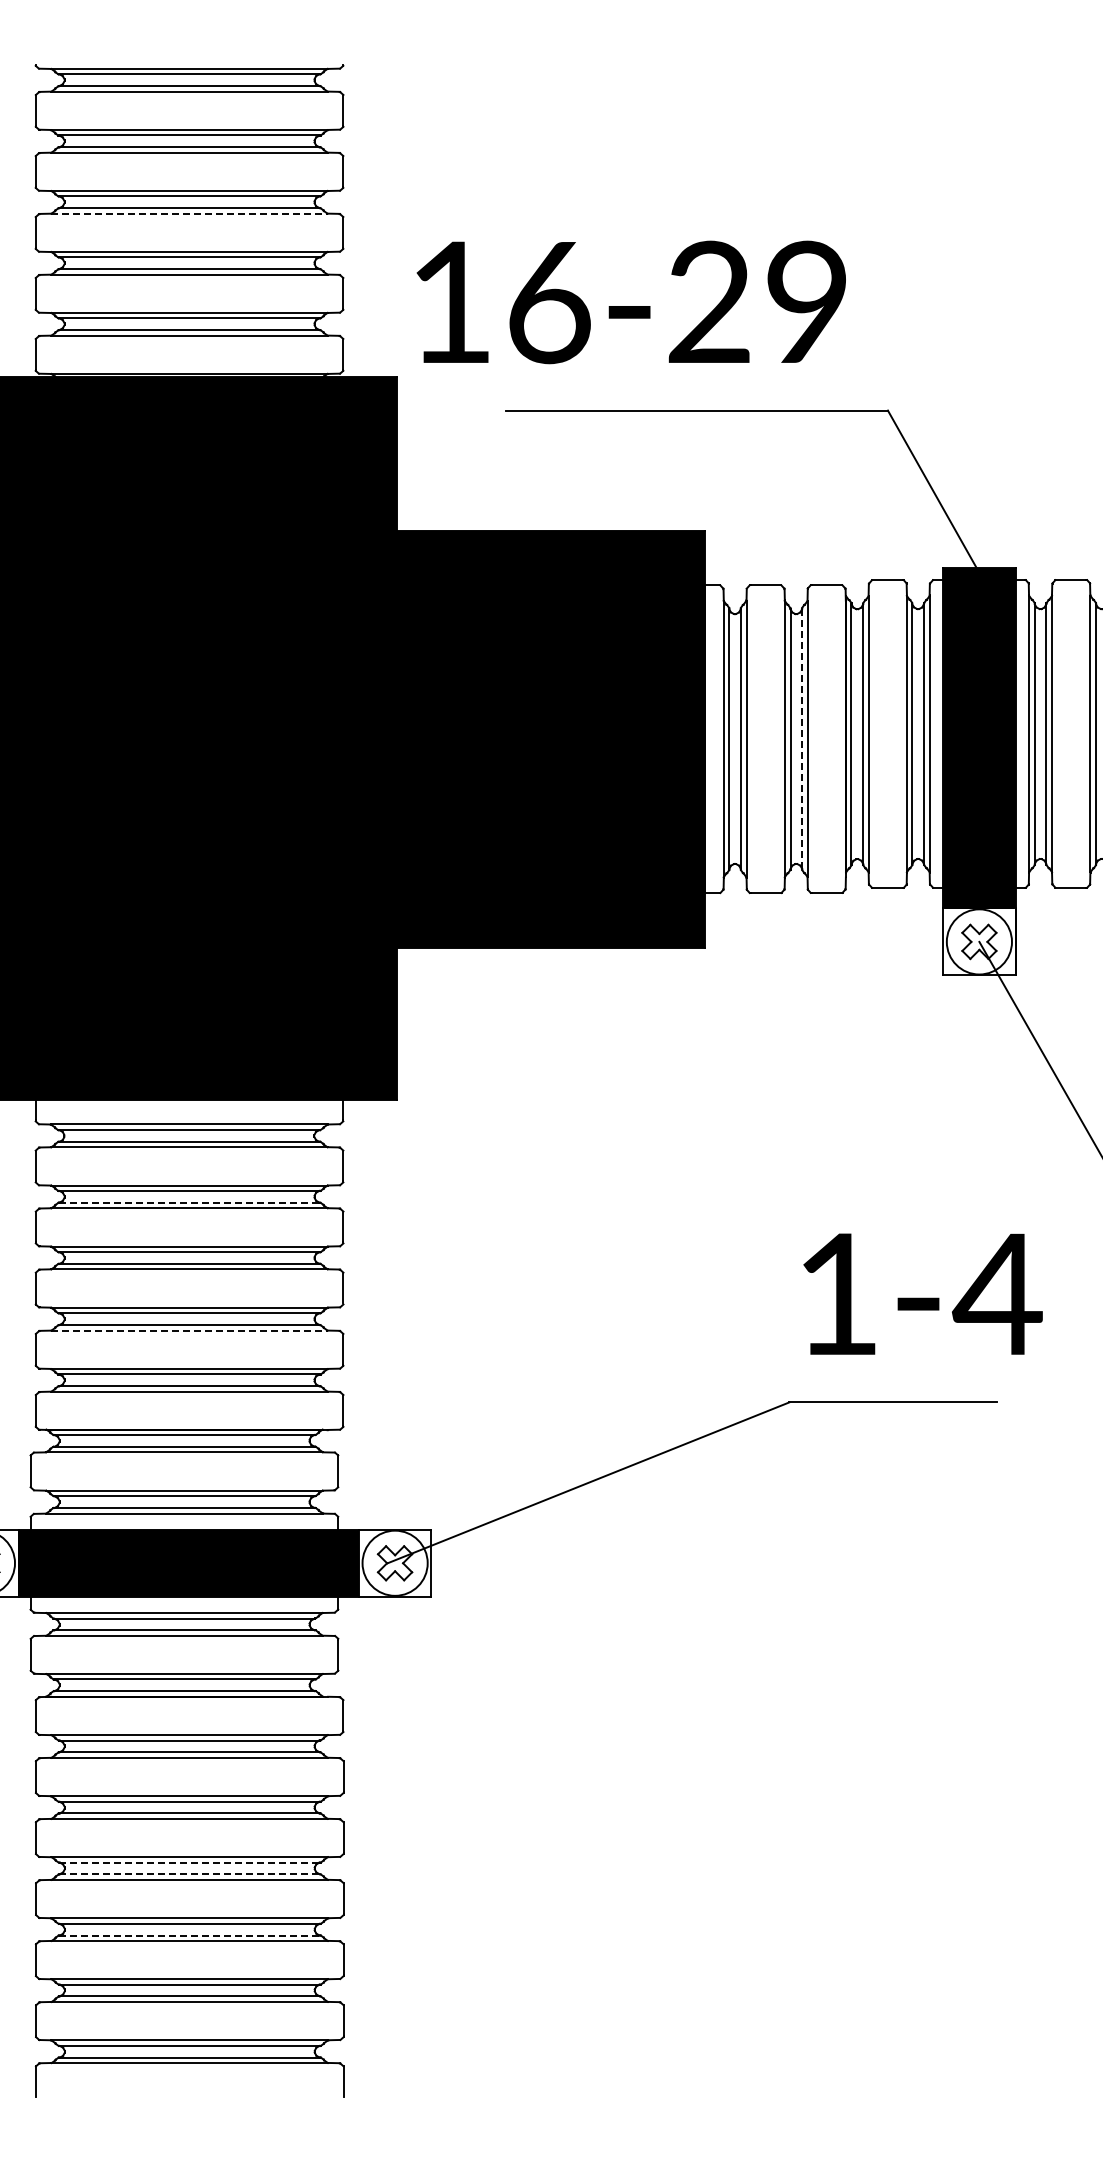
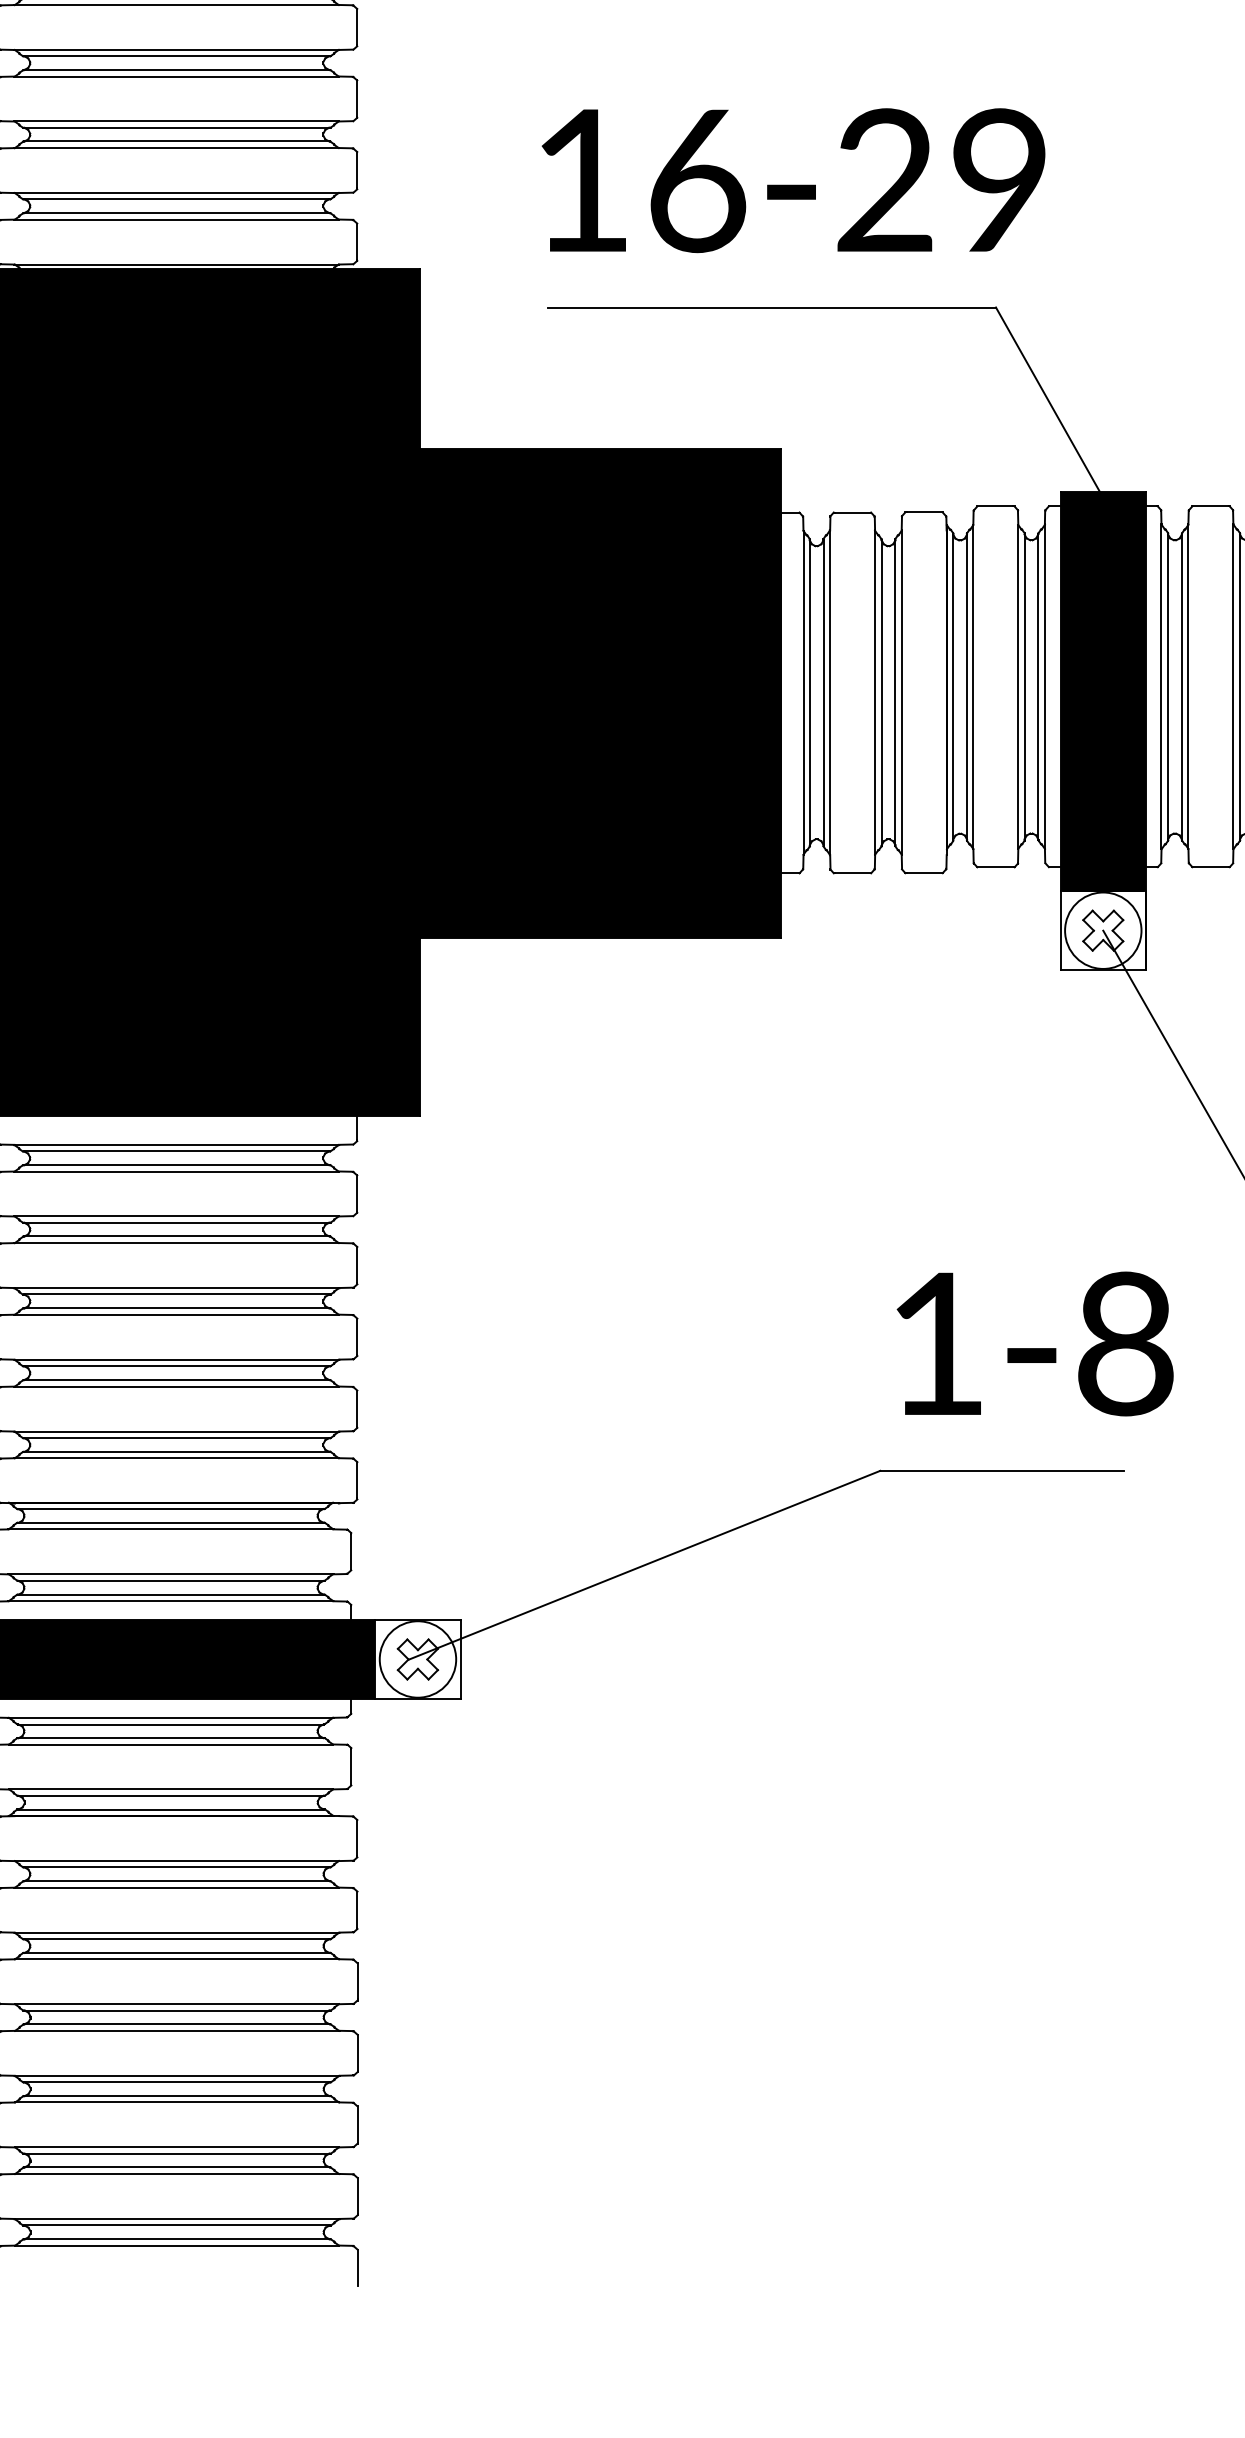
line: (190, 213) -> (177, 76), dashed -> solid
text: (630, 302) -> (792, 180), moved
line: (802, 739) -> (895, 693), dashed -> solid
line: (189, 1202) -> (176, 1236), dashed -> solid
text: (996, 1293) -> (1123, 1343), 1-4 -> 1-8
line: (190, 1330) -> (177, 1386), dashed -> solid
line: (189, 1862) -> (176, 2010), dashed -> solid
line: (189, 1874) -> (176, 2024), dashed -> solid
line: (189, 1935) -> (176, 2096), dashed -> solid

